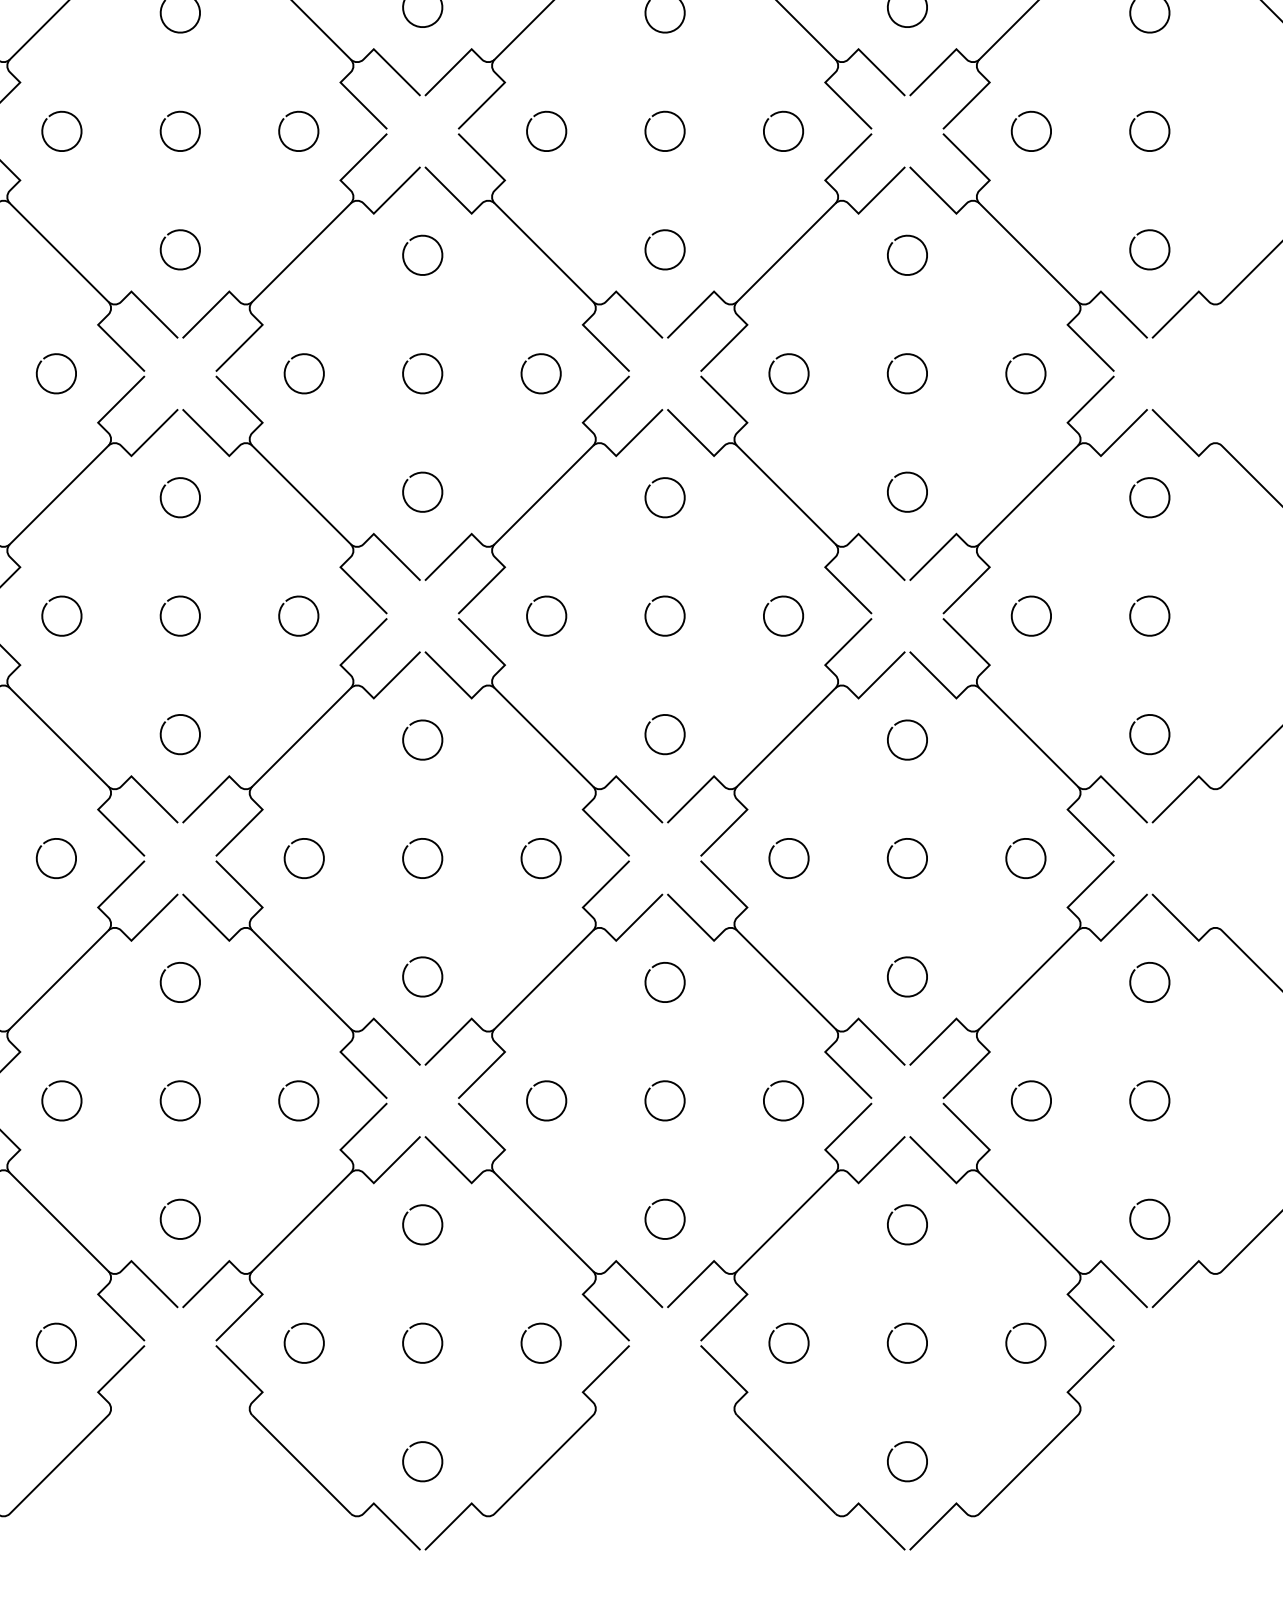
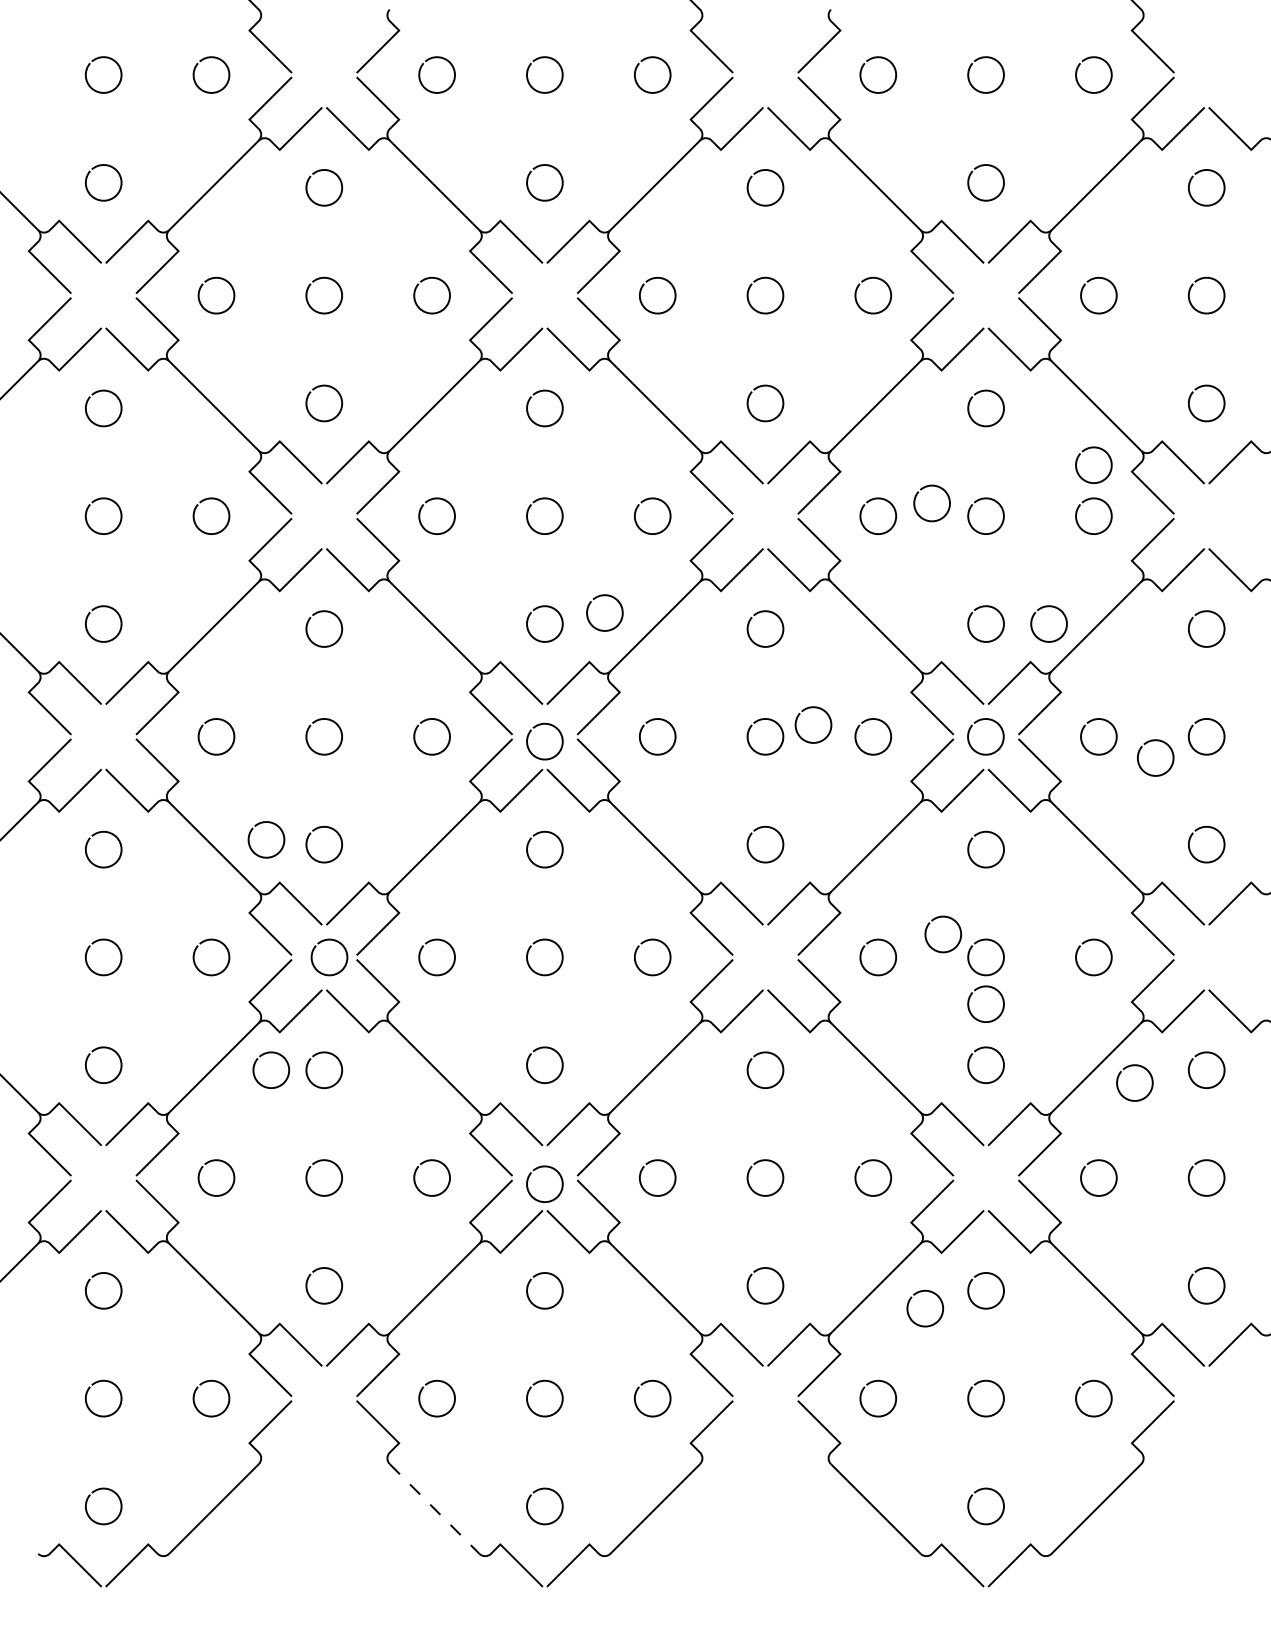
curve: (1019, 300) -> (1088, 449), added
curve: (829, 359) -> (915, 503), added
curve: (488, 461) -> (604, 596), added
curve: (970, 475) -> (1043, 608), added
curve: (717, 585) -> (813, 708), added
curve: (904, 598) -> (983, 720), added
curve: (406, 612) -> (530, 733), added
curve: (1093, 621) -> (1155, 741), added
curve: (113, 711) -> (263, 823), added
curve: (843, 827) -> (927, 929), added
curve: (169, 866) -> (314, 964), added
curve: (895, 895) -> (975, 991), added
curve: (127, 965) -> (276, 1054), added
curve: (1070, 978) -> (1134, 1066), added
curve: (416, 1090) -> (539, 1168), added
curve: (825, 1234) -> (911, 1299), added
line: (301, 1465) -> (434, 1509), solid -> dashed

